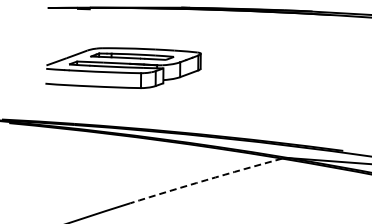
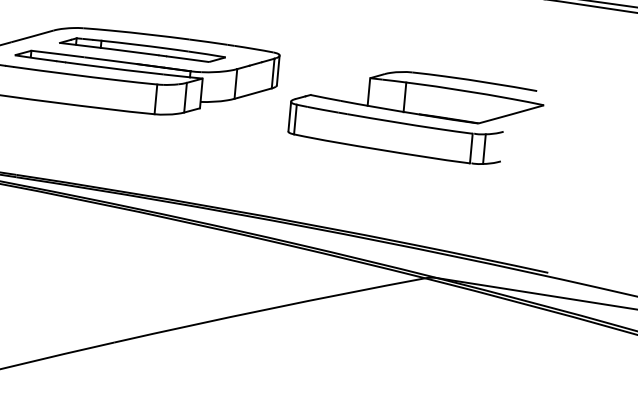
part: (270, 77) -> (415, 114), added
arc: (206, 180) -> (270, 309), dashed -> solid

